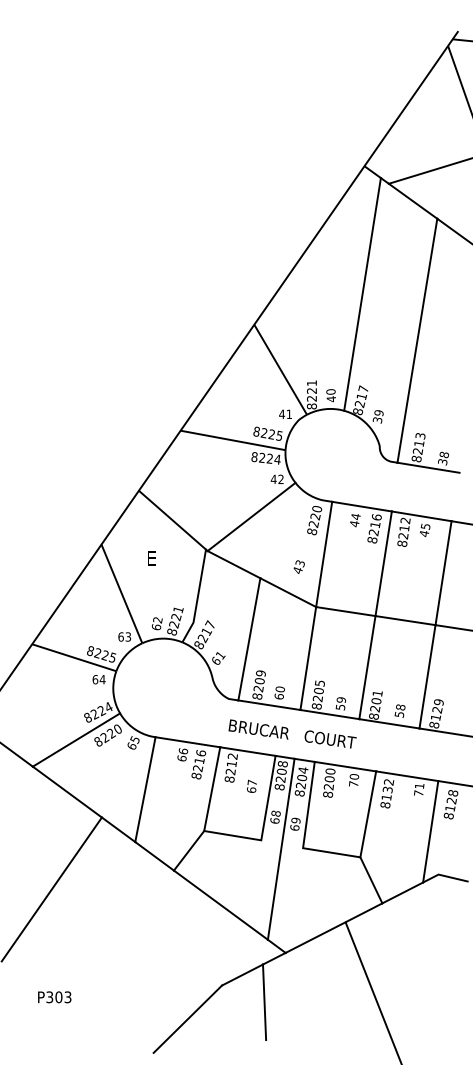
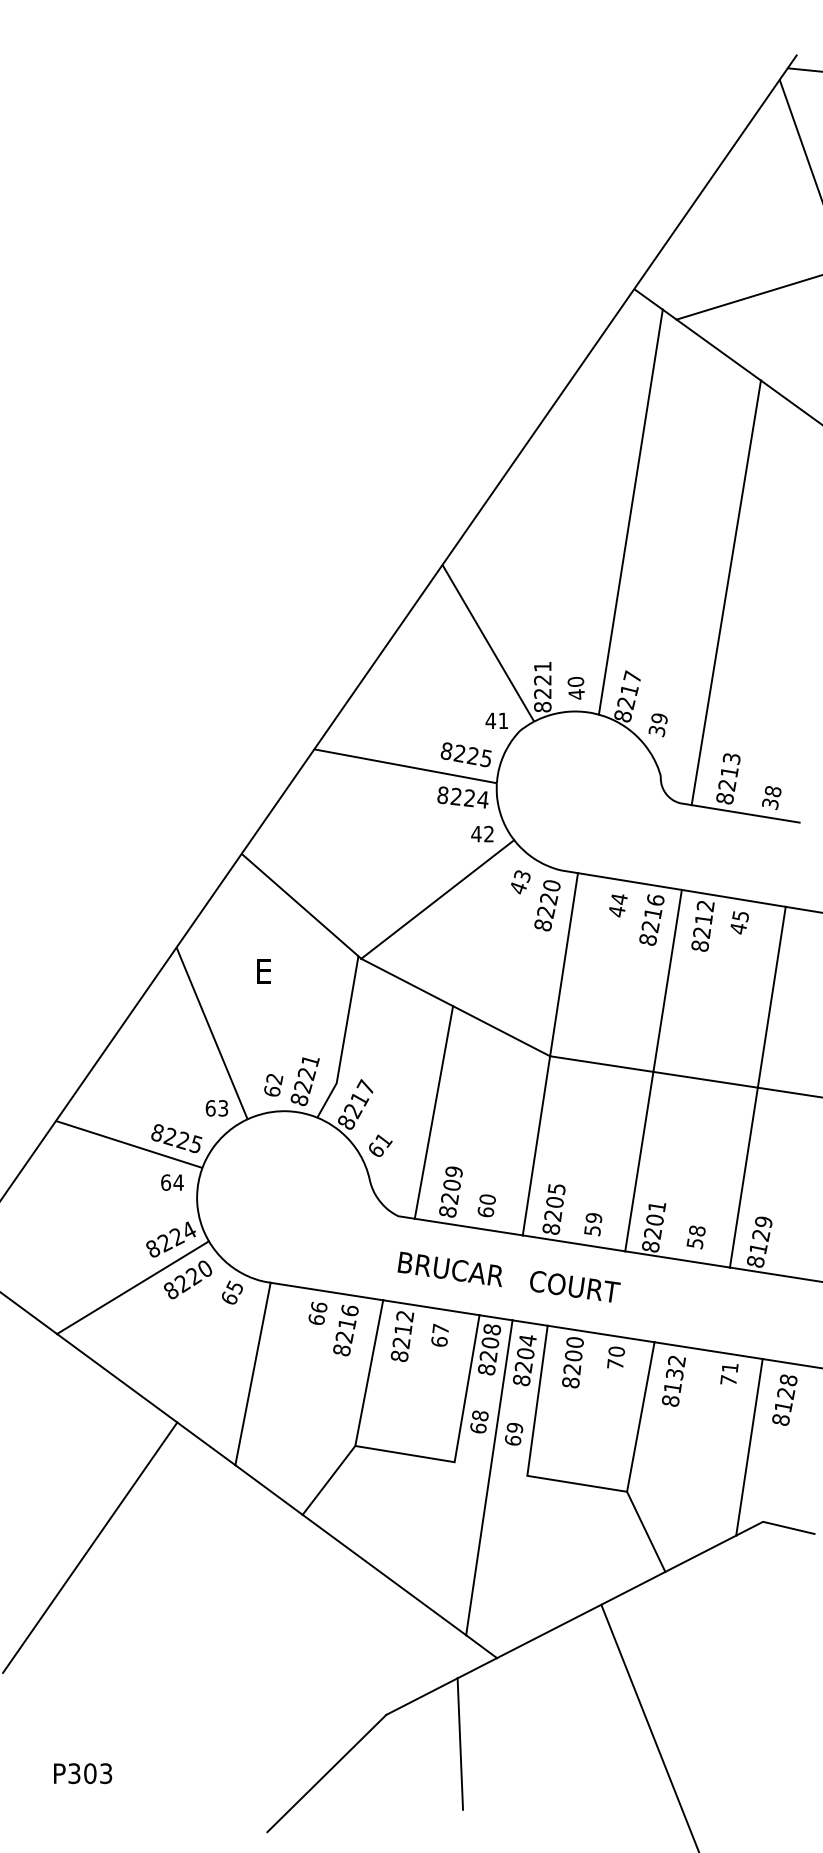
text: (298, 566) -> (519, 881), moved
text: (251, 785) -> (439, 1333), moved
text: (54, 997) -> (82, 1773), moved

